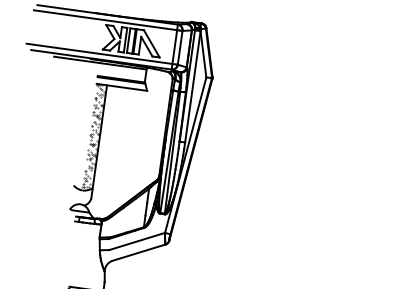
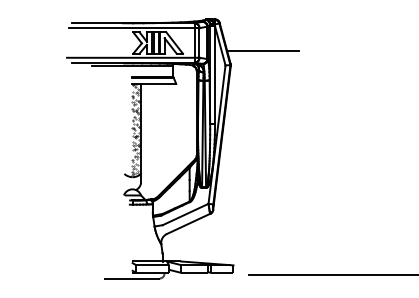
line: (252, 66) -> (263, 50), added

